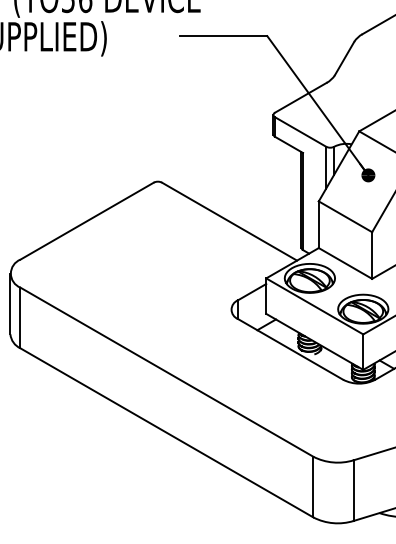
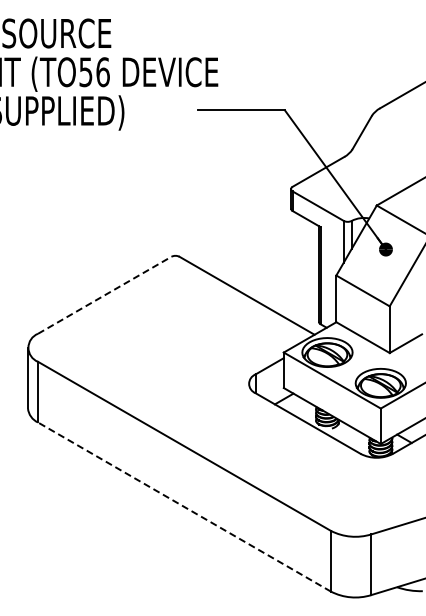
line: (87, 221) -> (105, 295), solid -> dashed
line: (166, 432) -> (184, 506), solid -> dashed

